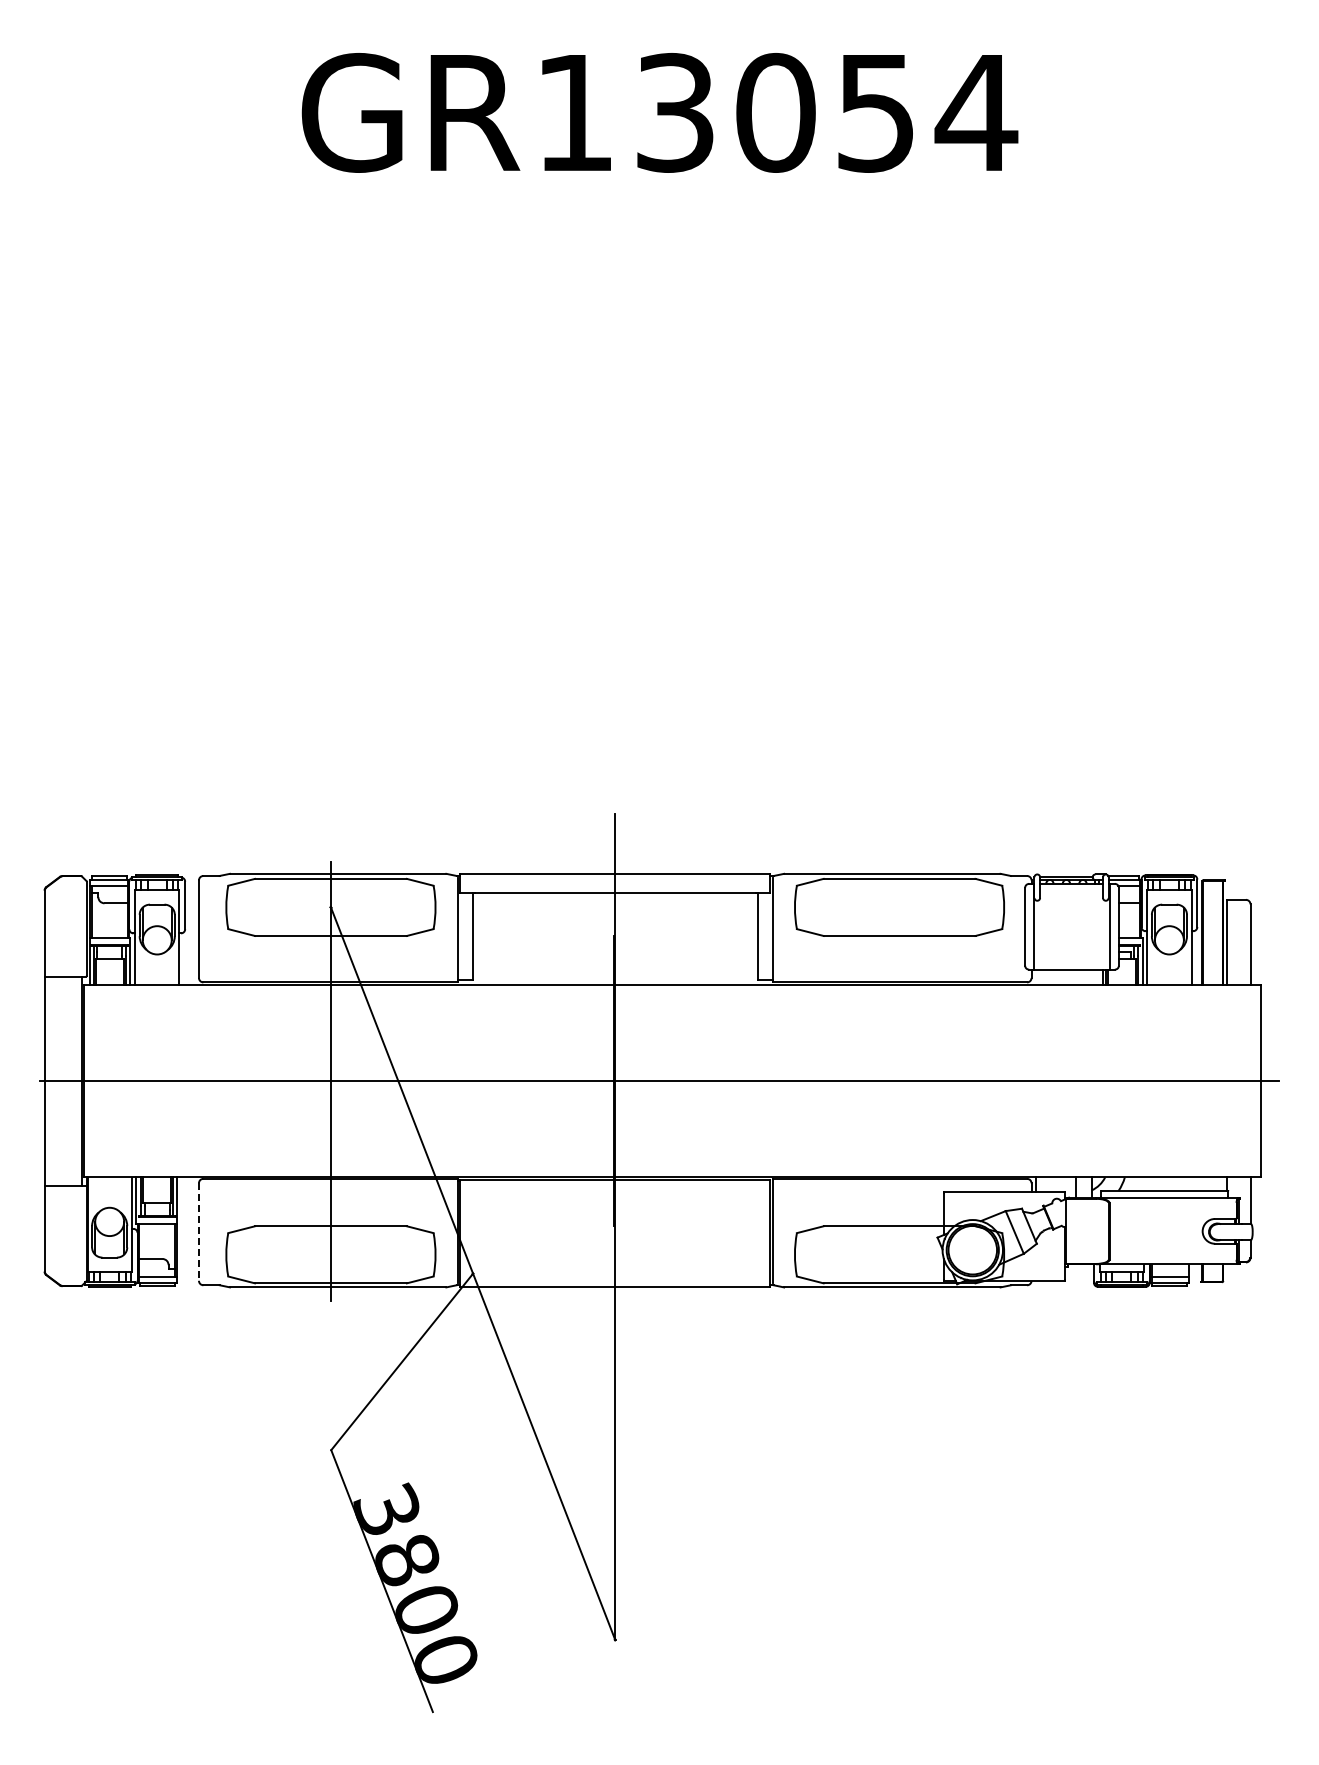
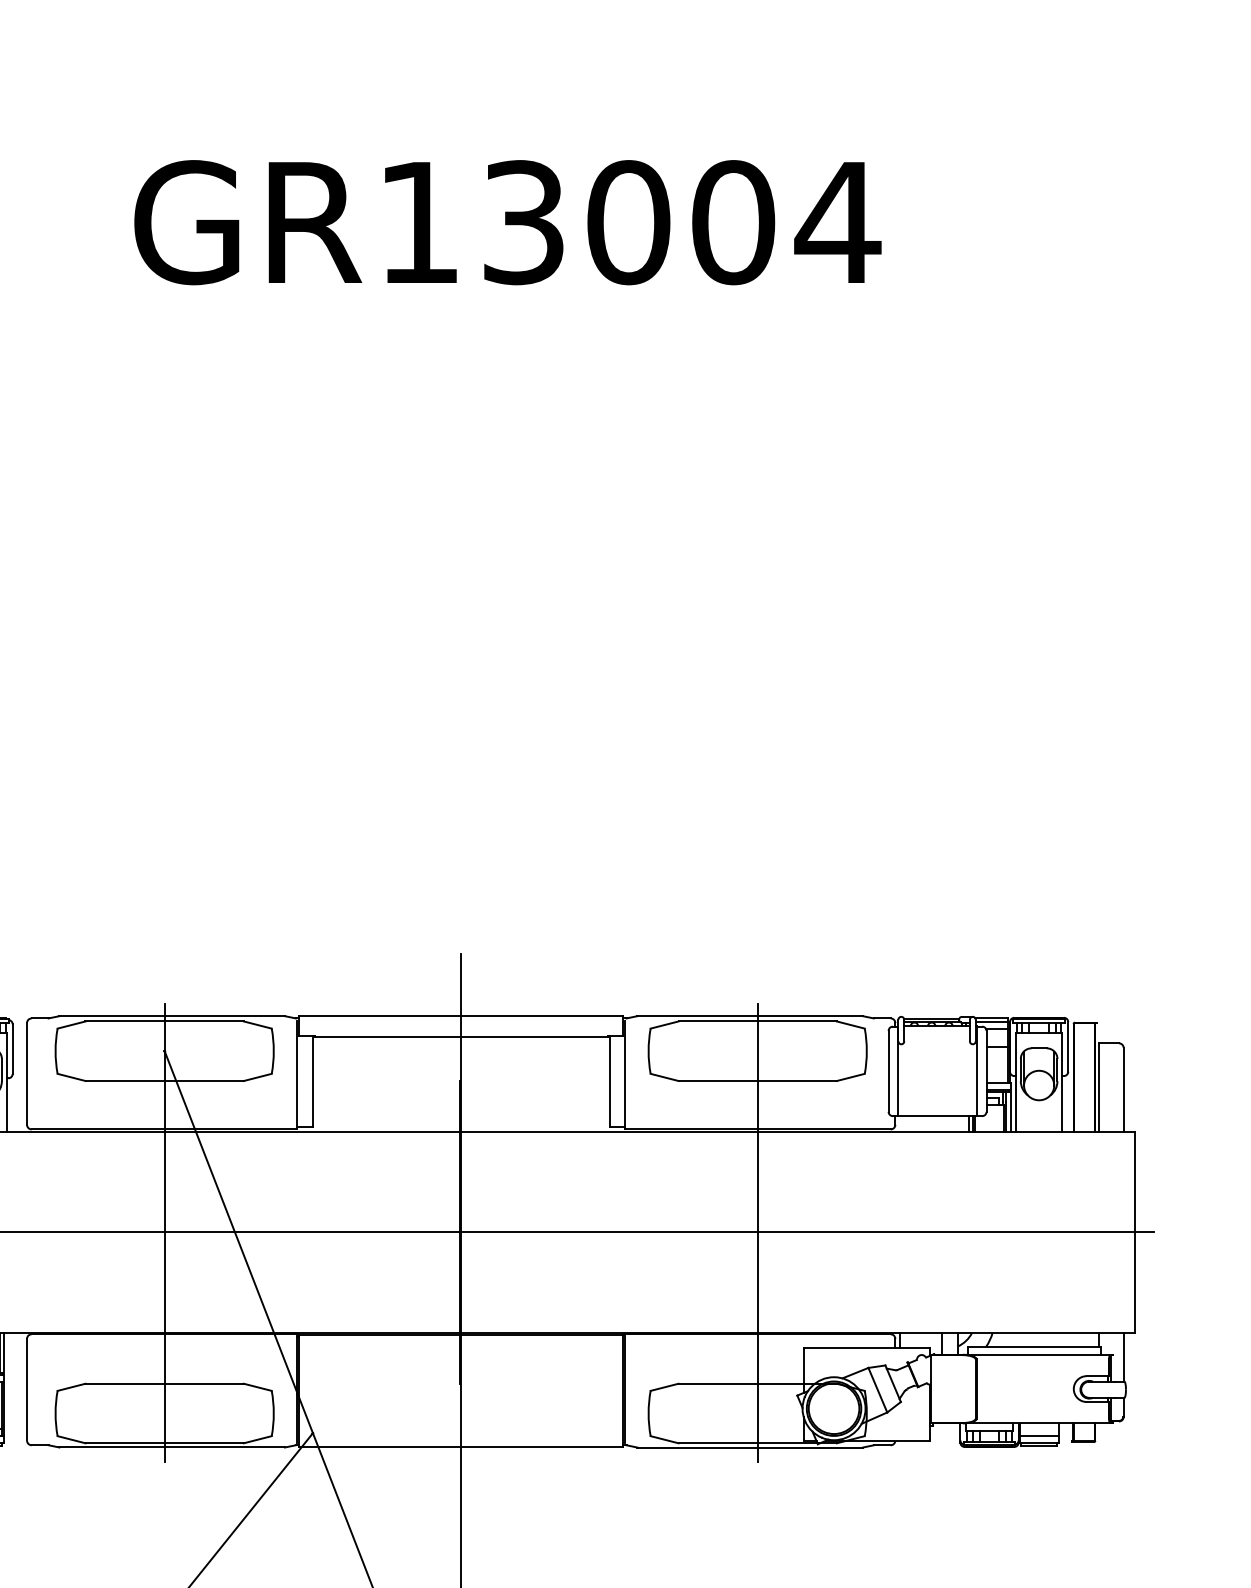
text: (876, 112) -> (733, 222), GR13054 -> GR13004
line: (899, 1081) -> (757, 1232), added
line: (198, 1231) -> (26, 1389), dashed -> solid

